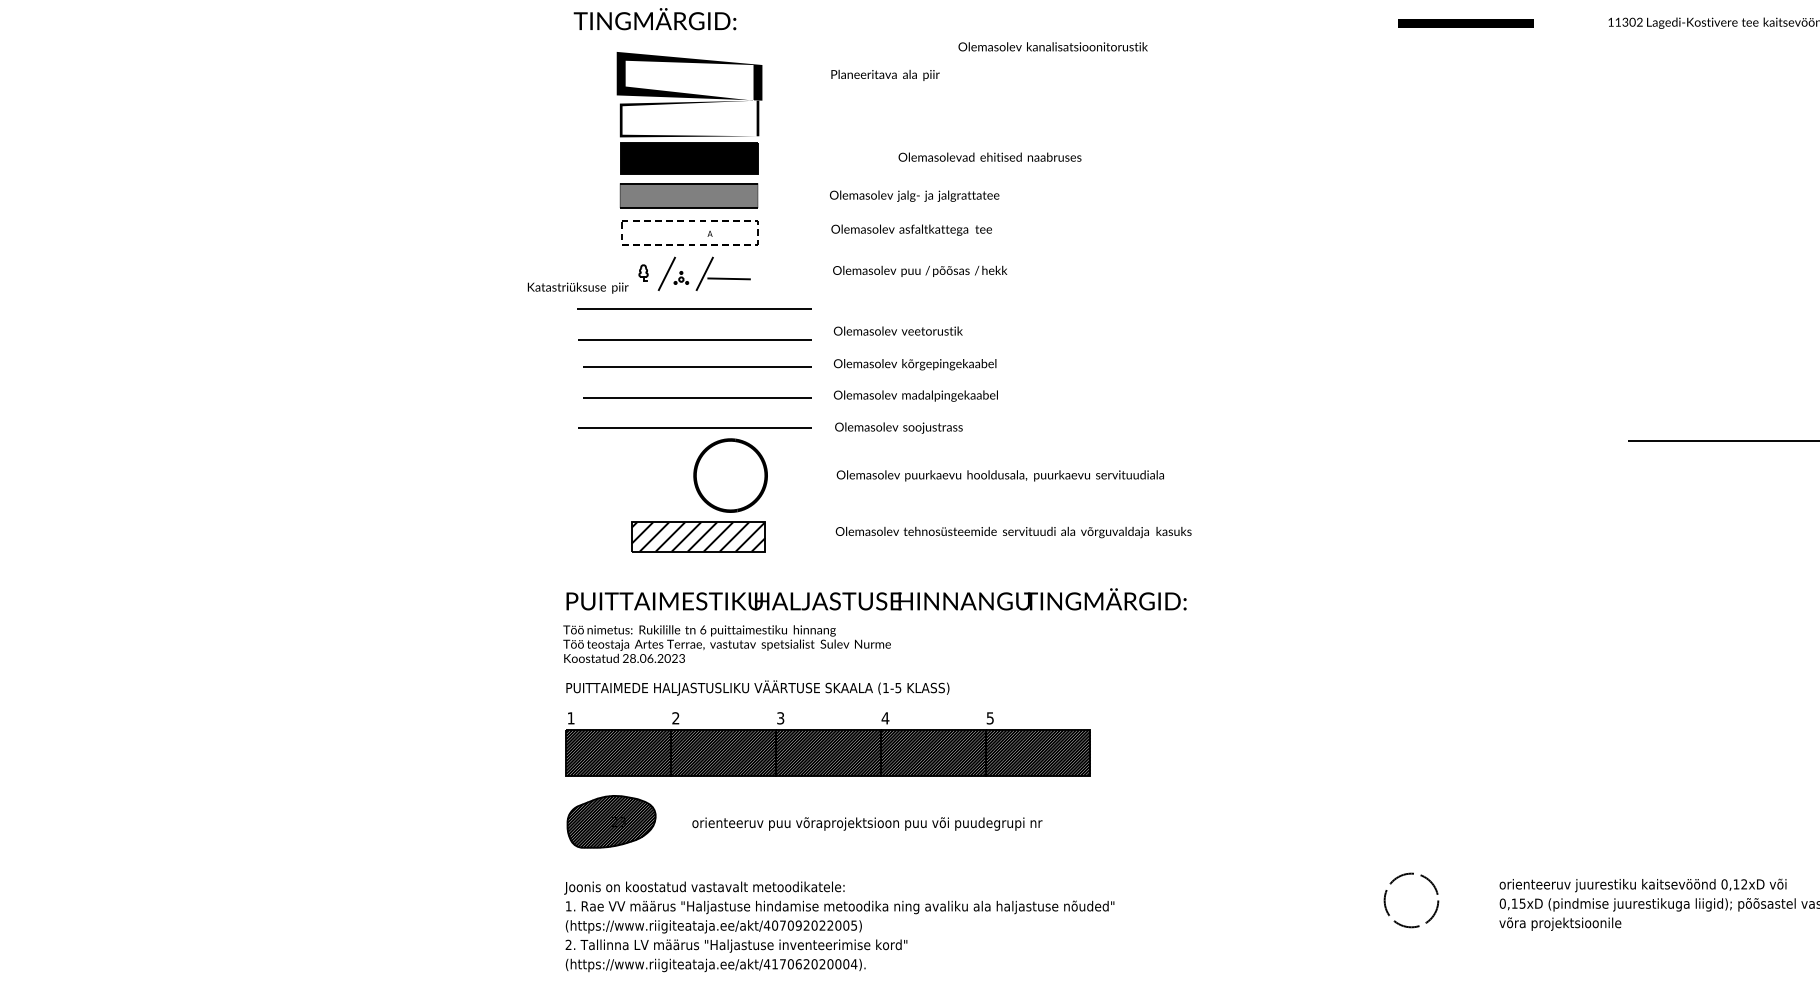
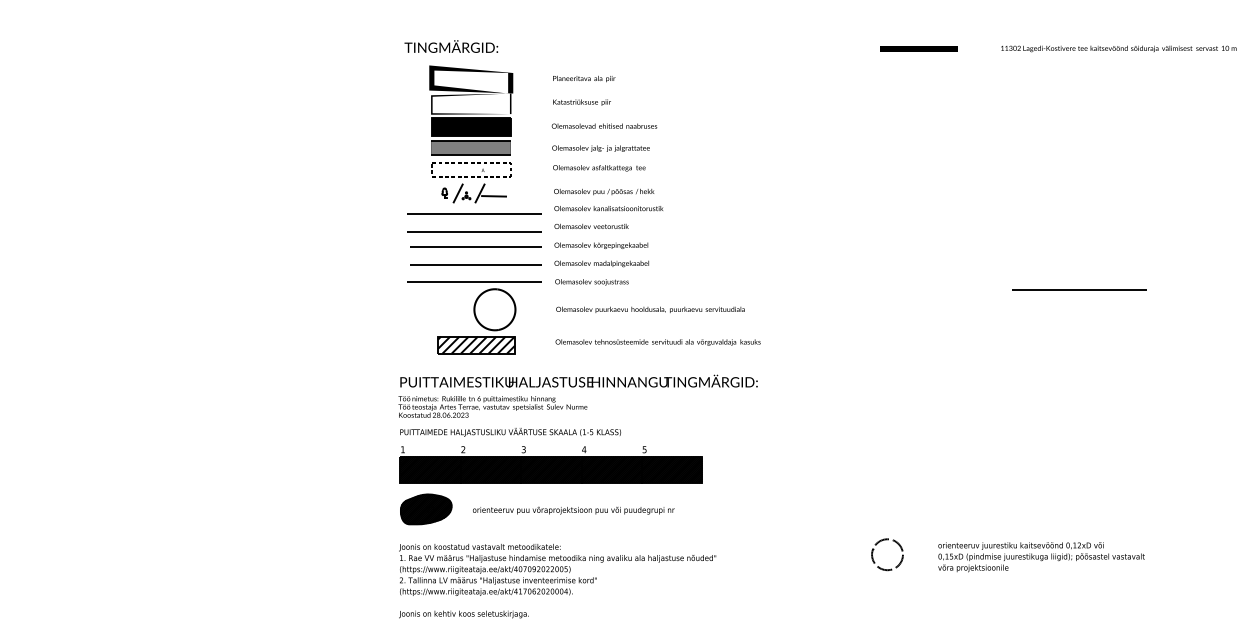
text: (1052, 46) -> (608, 208), moved
text: (990, 156) -> (604, 125), moved
text: (577, 287) -> (581, 102), moved

